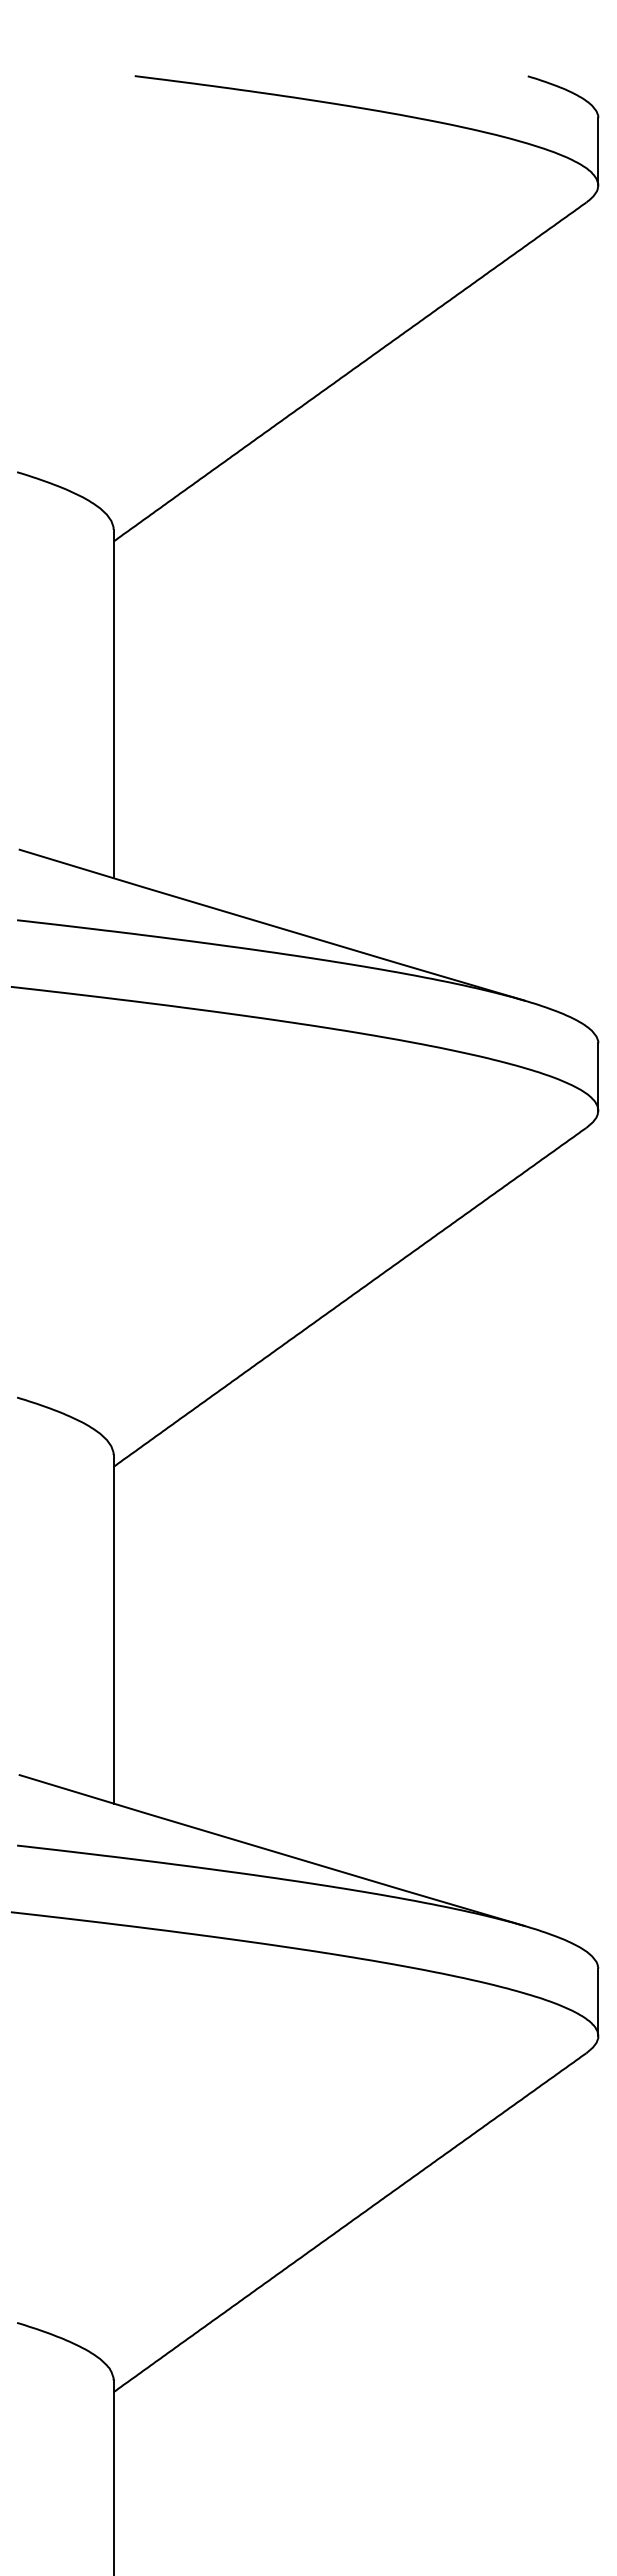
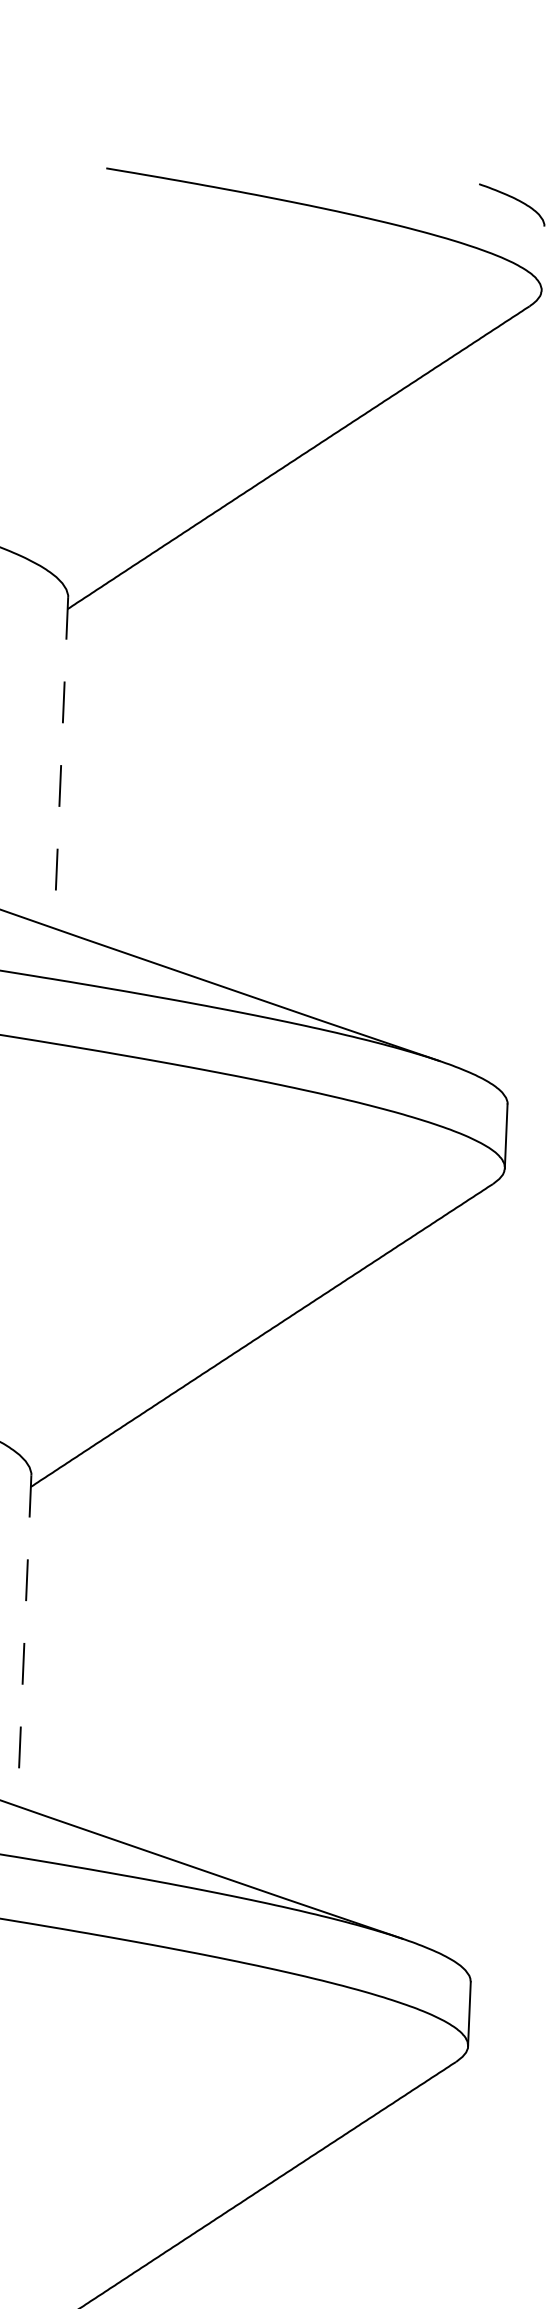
line: (598, 151) -> (543, 258), removed
line: (113, 704) -> (61, 763), solid -> dashed
line: (113, 1629) -> (24, 1641), solid -> dashed

